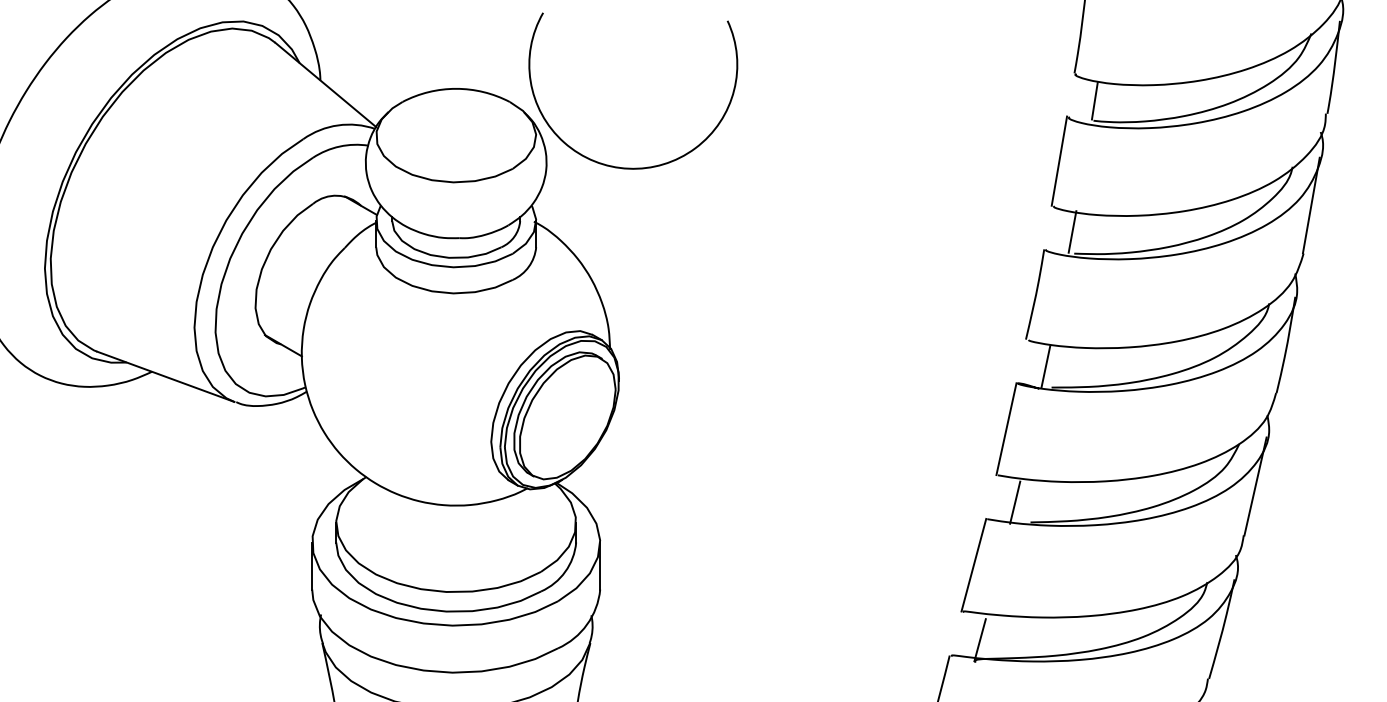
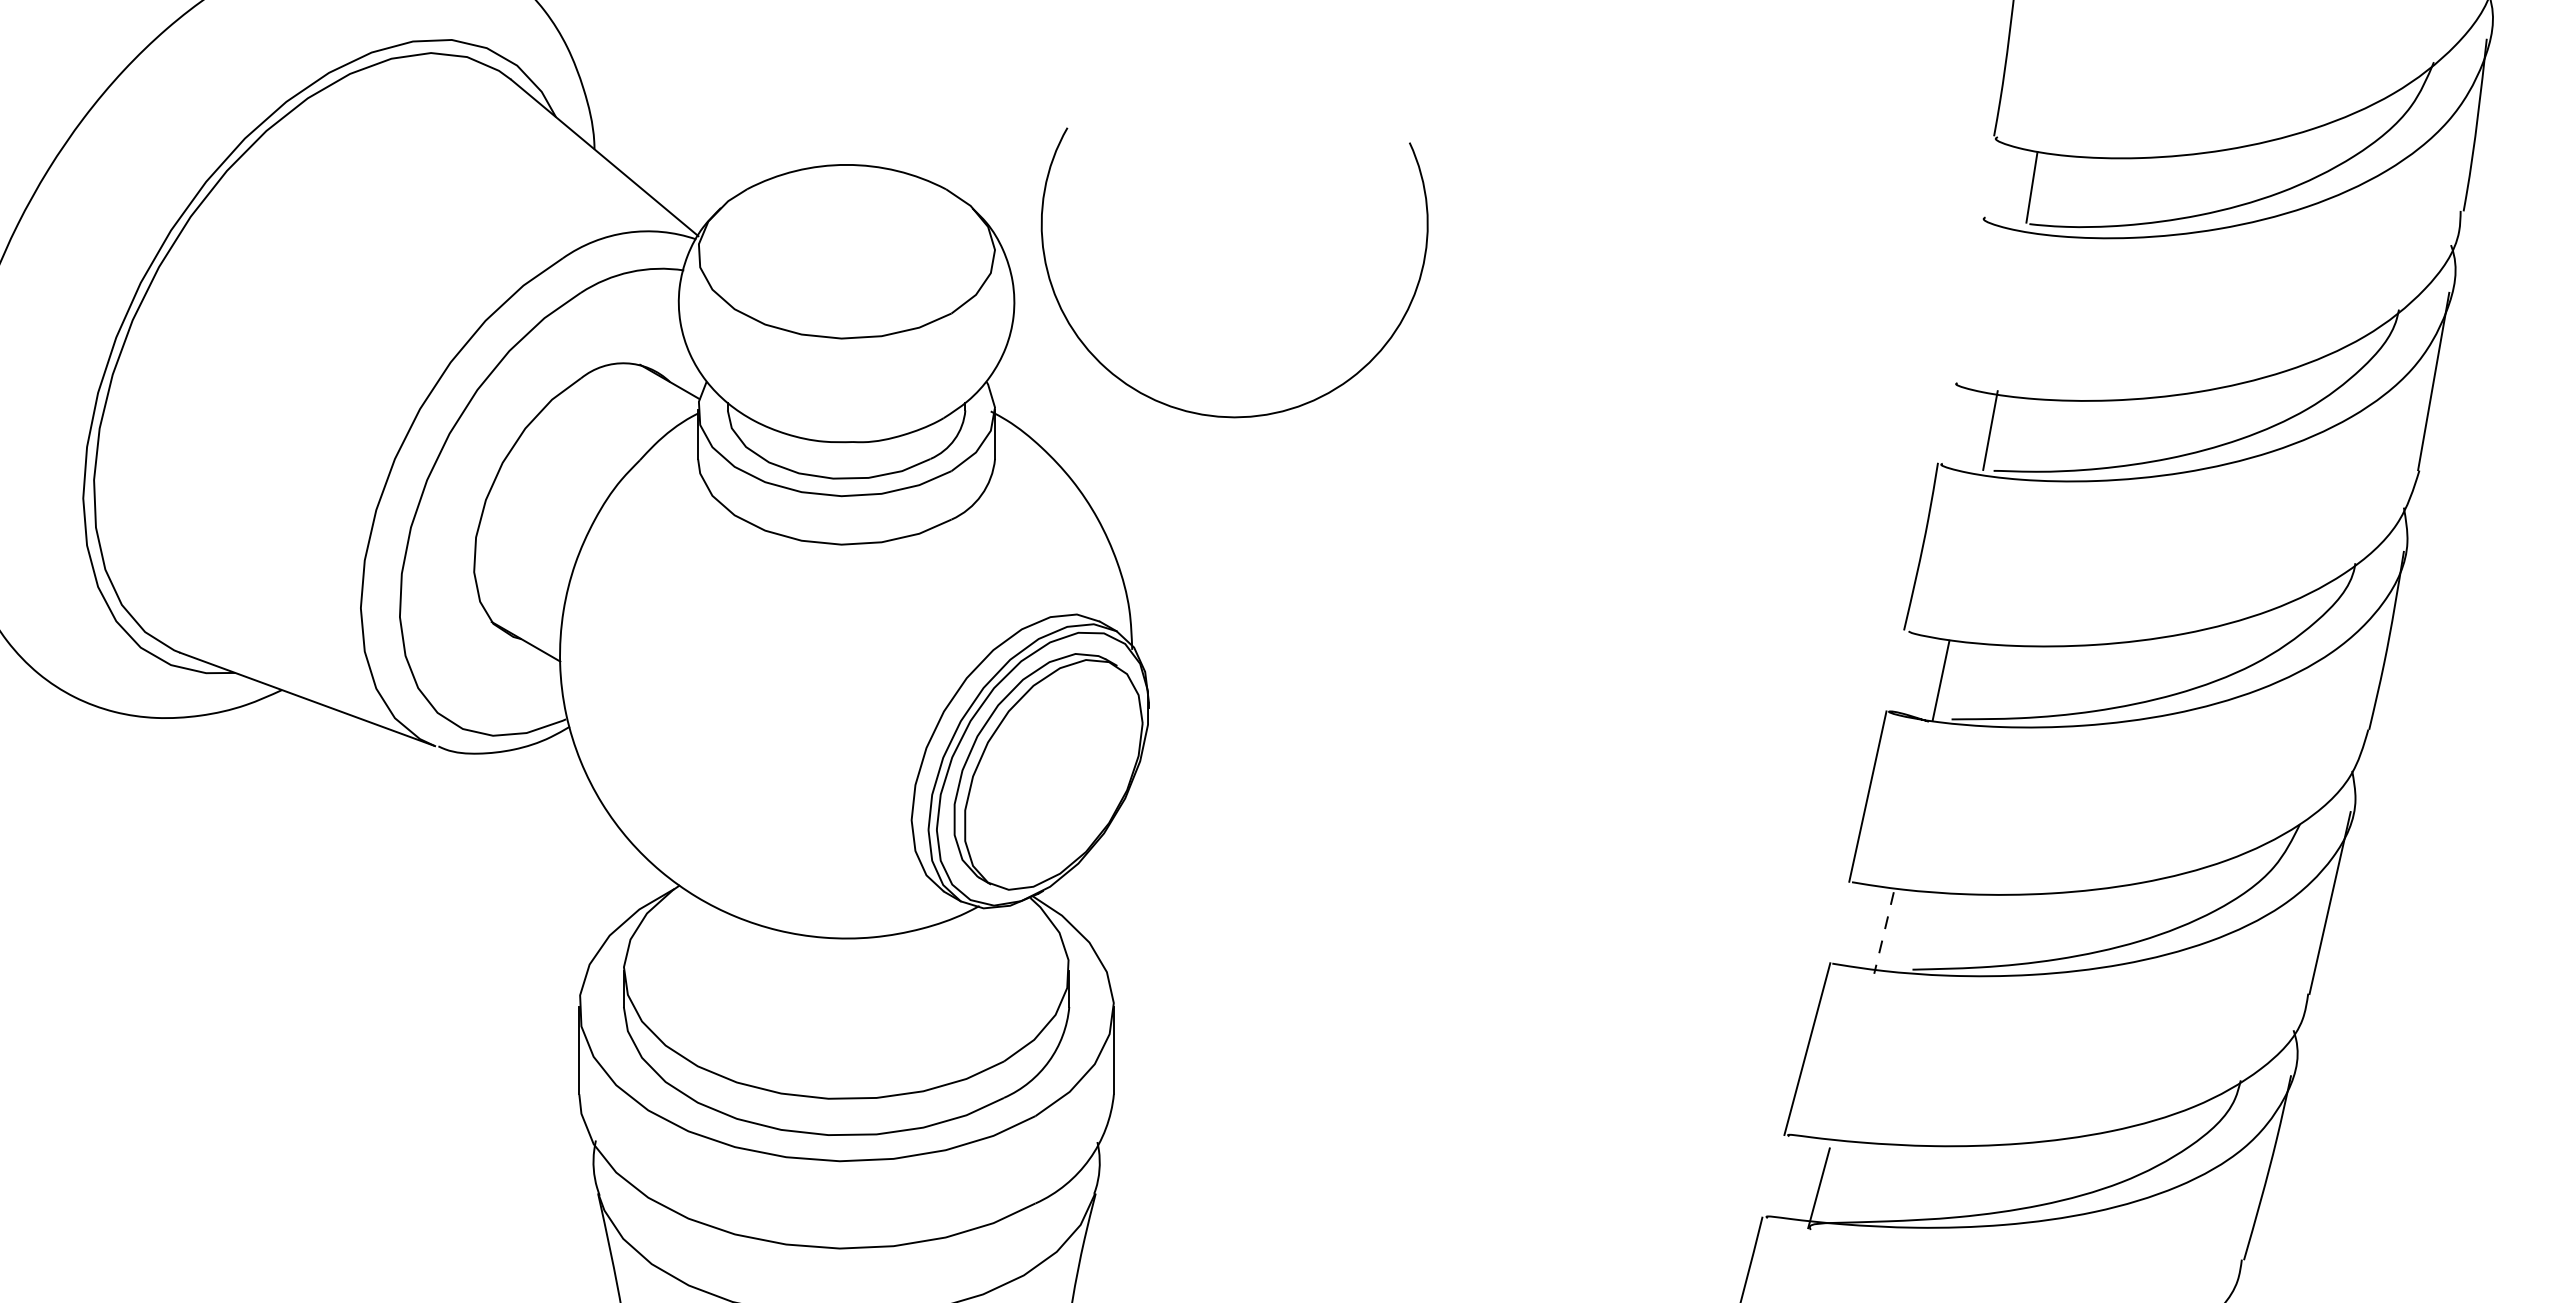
line: (1059, 160) -> (1966, 297), removed
arc: (632, 167) -> (1233, 414), moved
line: (1015, 502) -> (1884, 932), solid -> dashed

